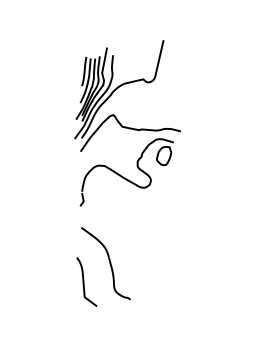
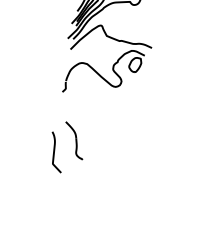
part: (105, 263) -> (73, 140), size x0.6

